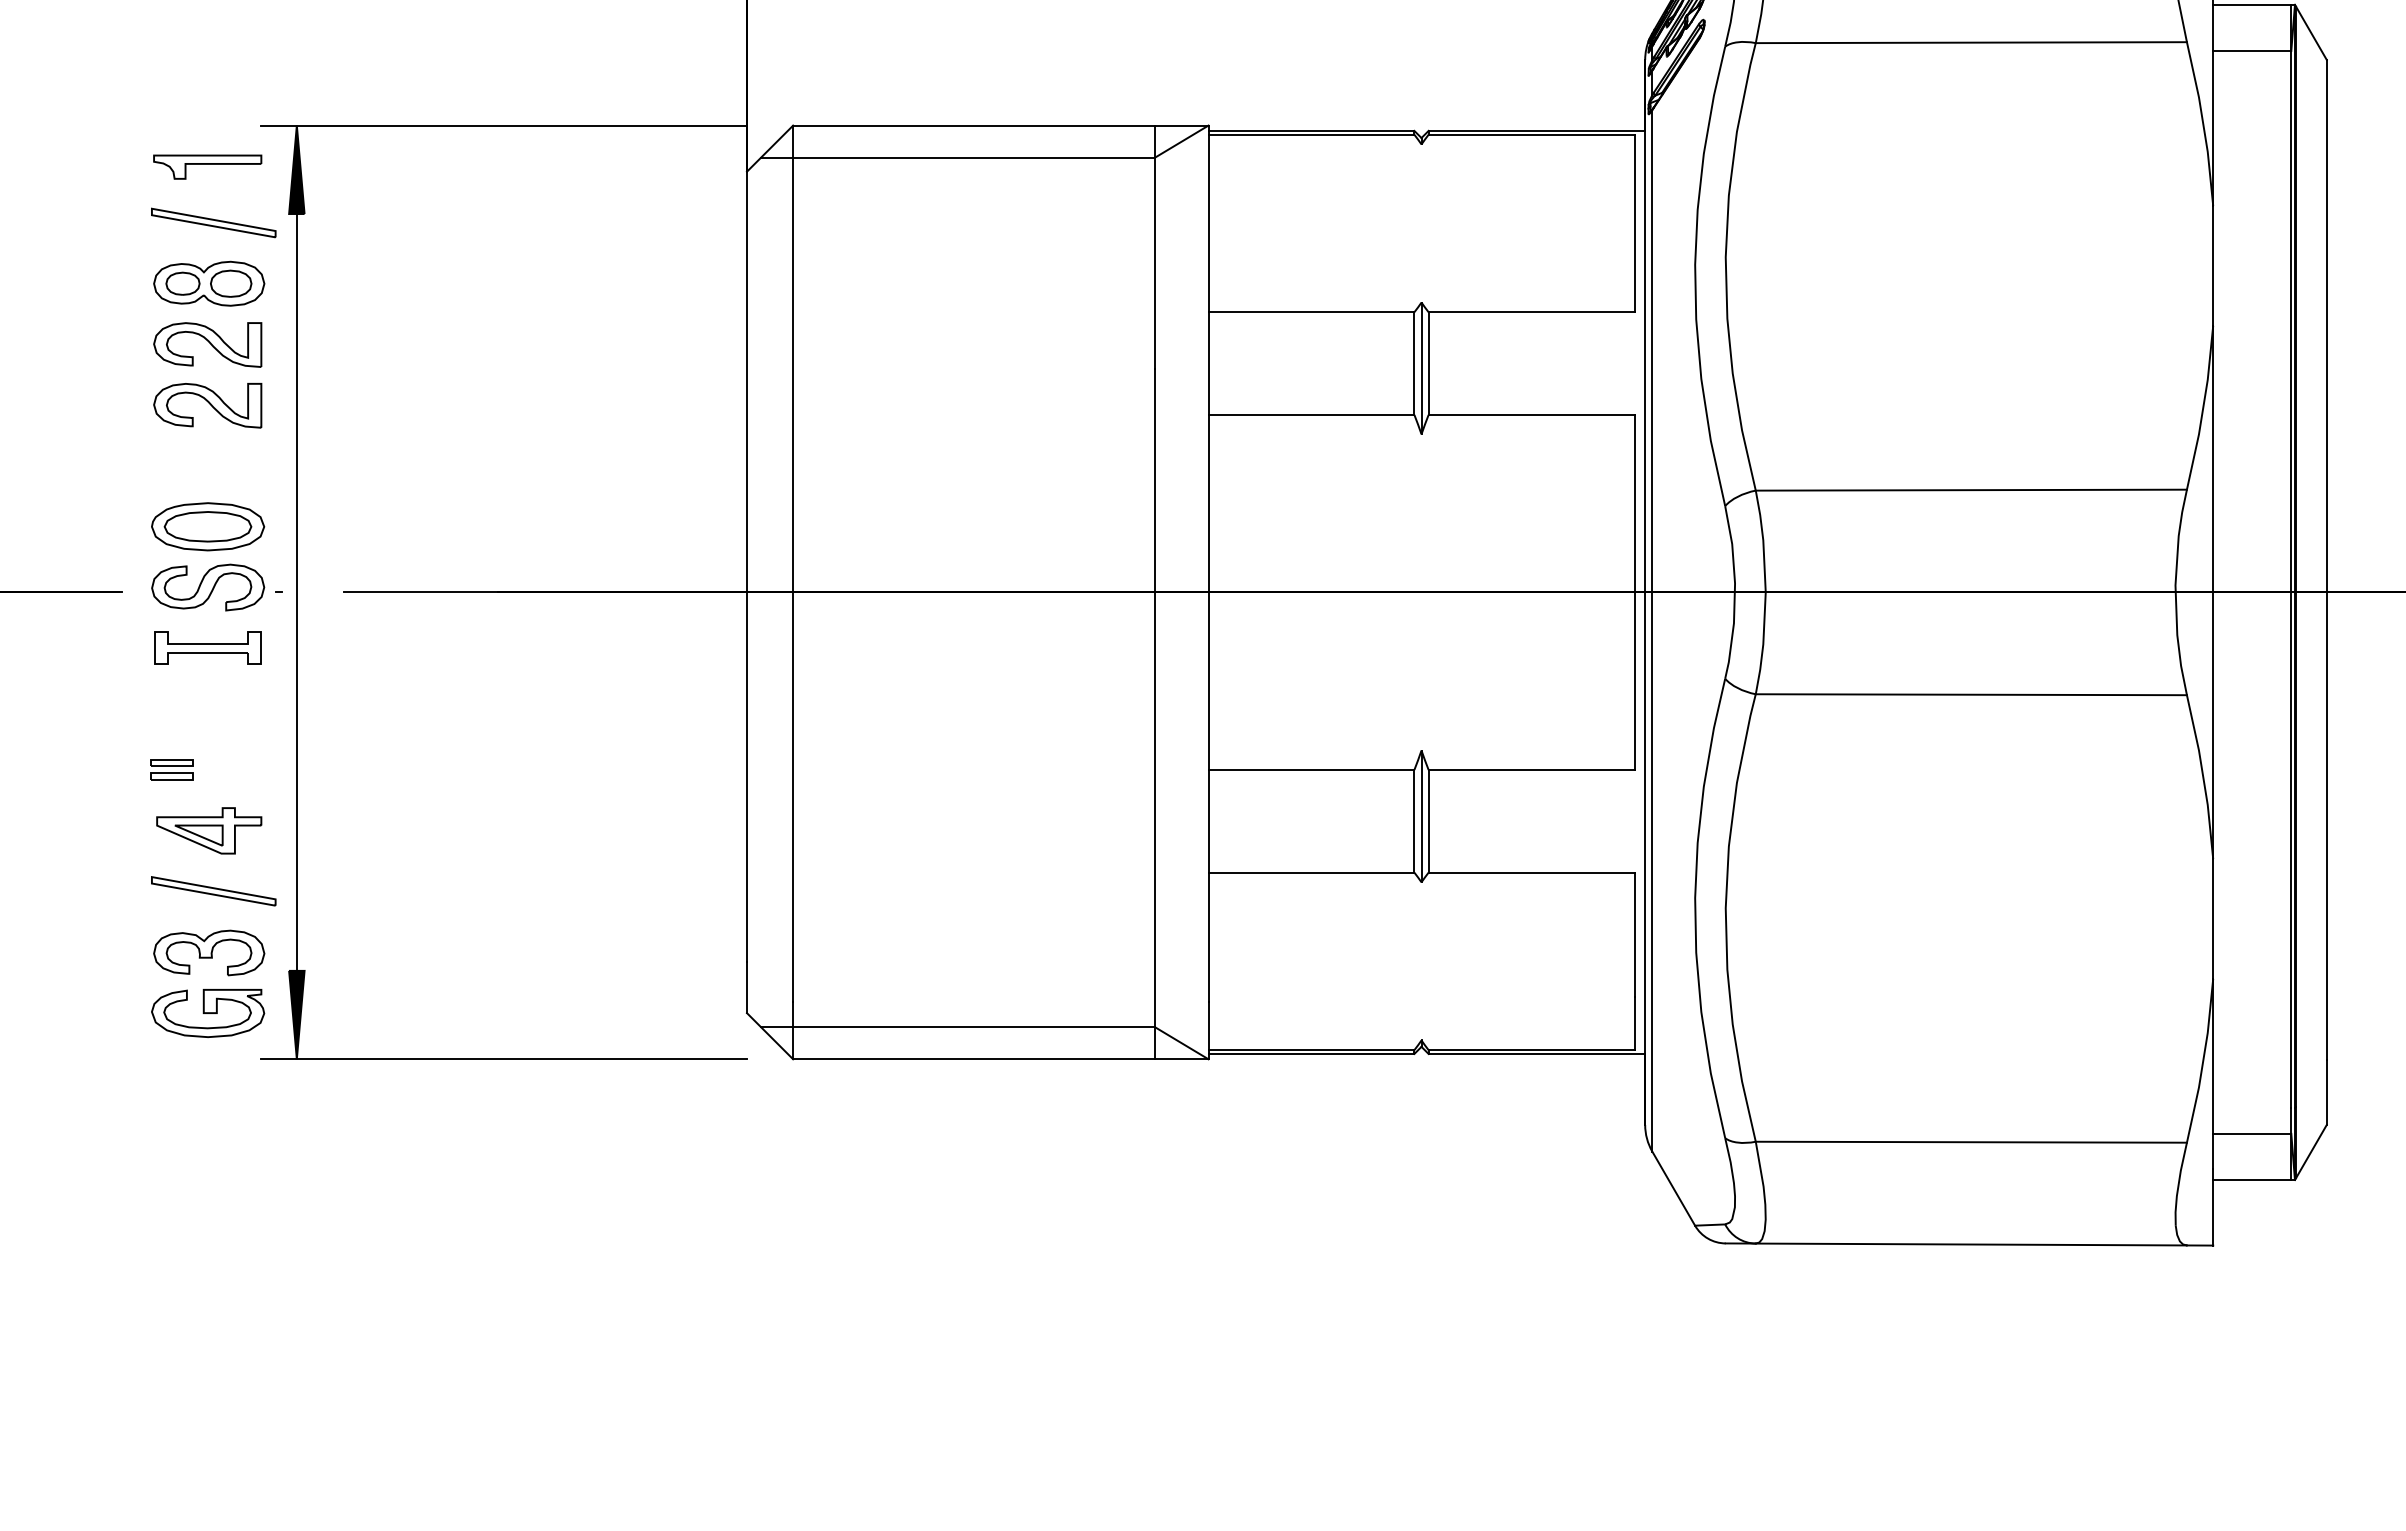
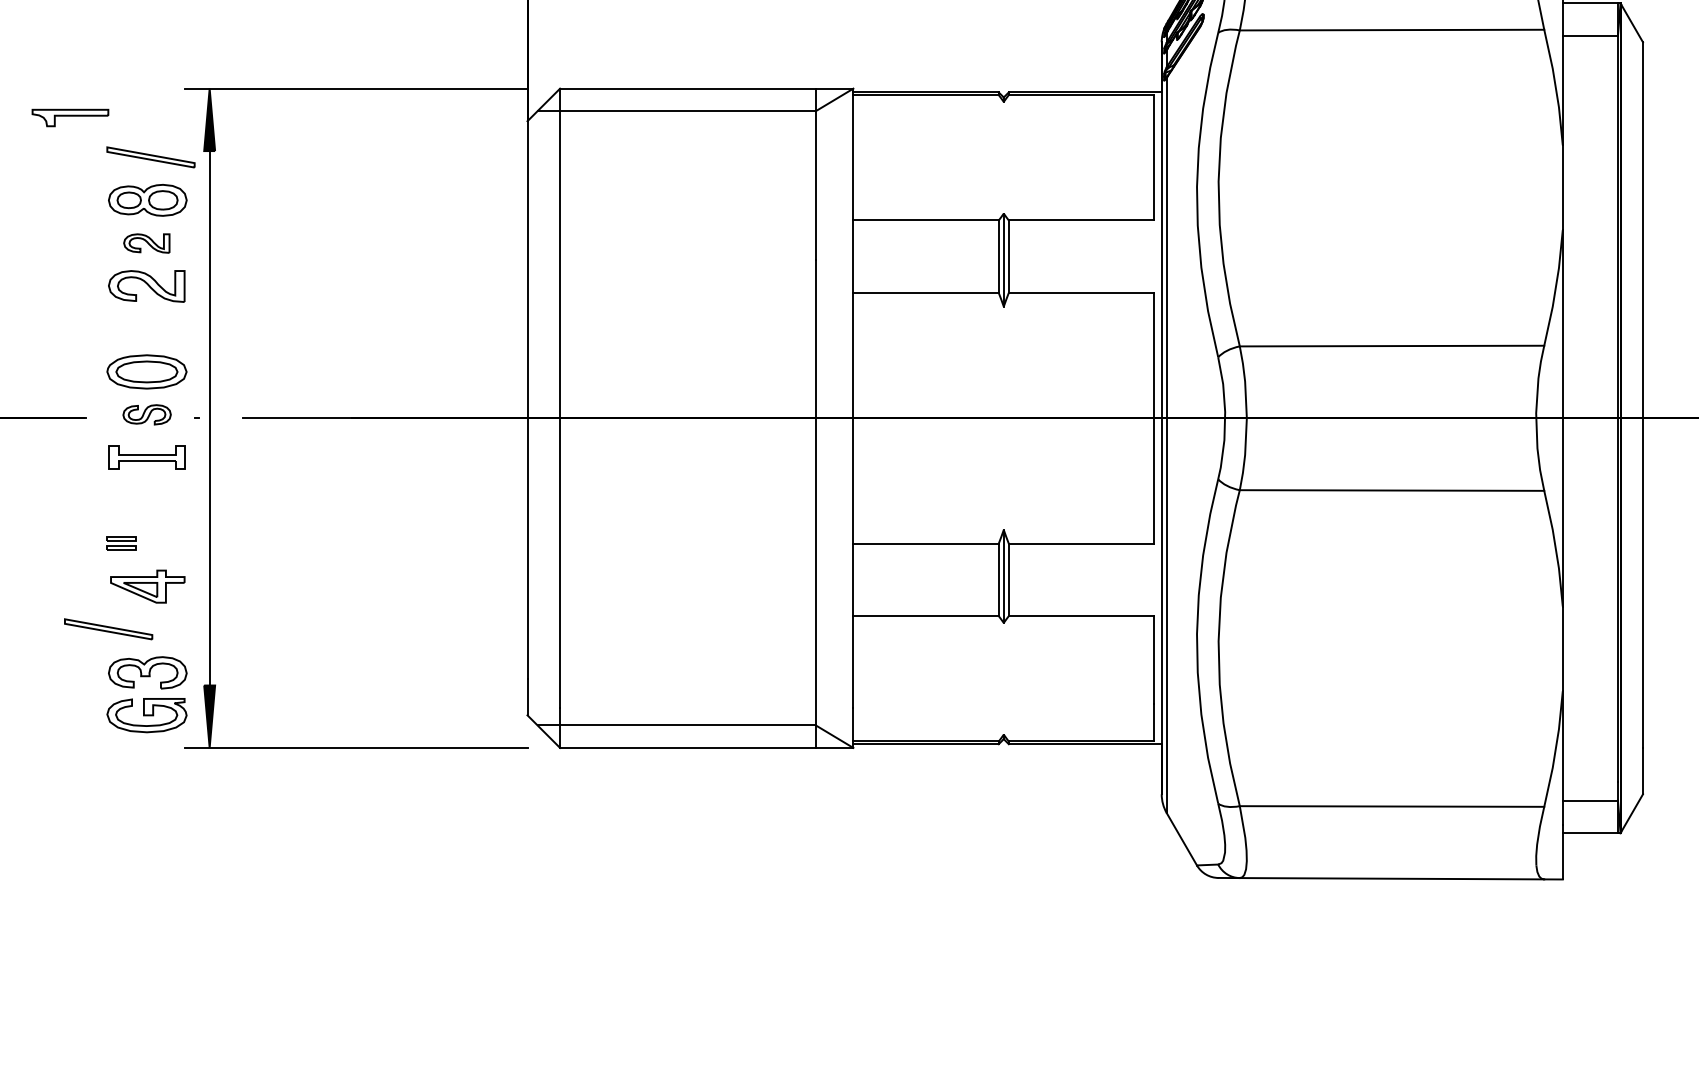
part: (207, 166) -> (70, 117), moved
part: (207, 344) -> (146, 243), size x0.6
part: (208, 587) -> (147, 414), size x0.6
part: (213, 891) -> (108, 629), moved

